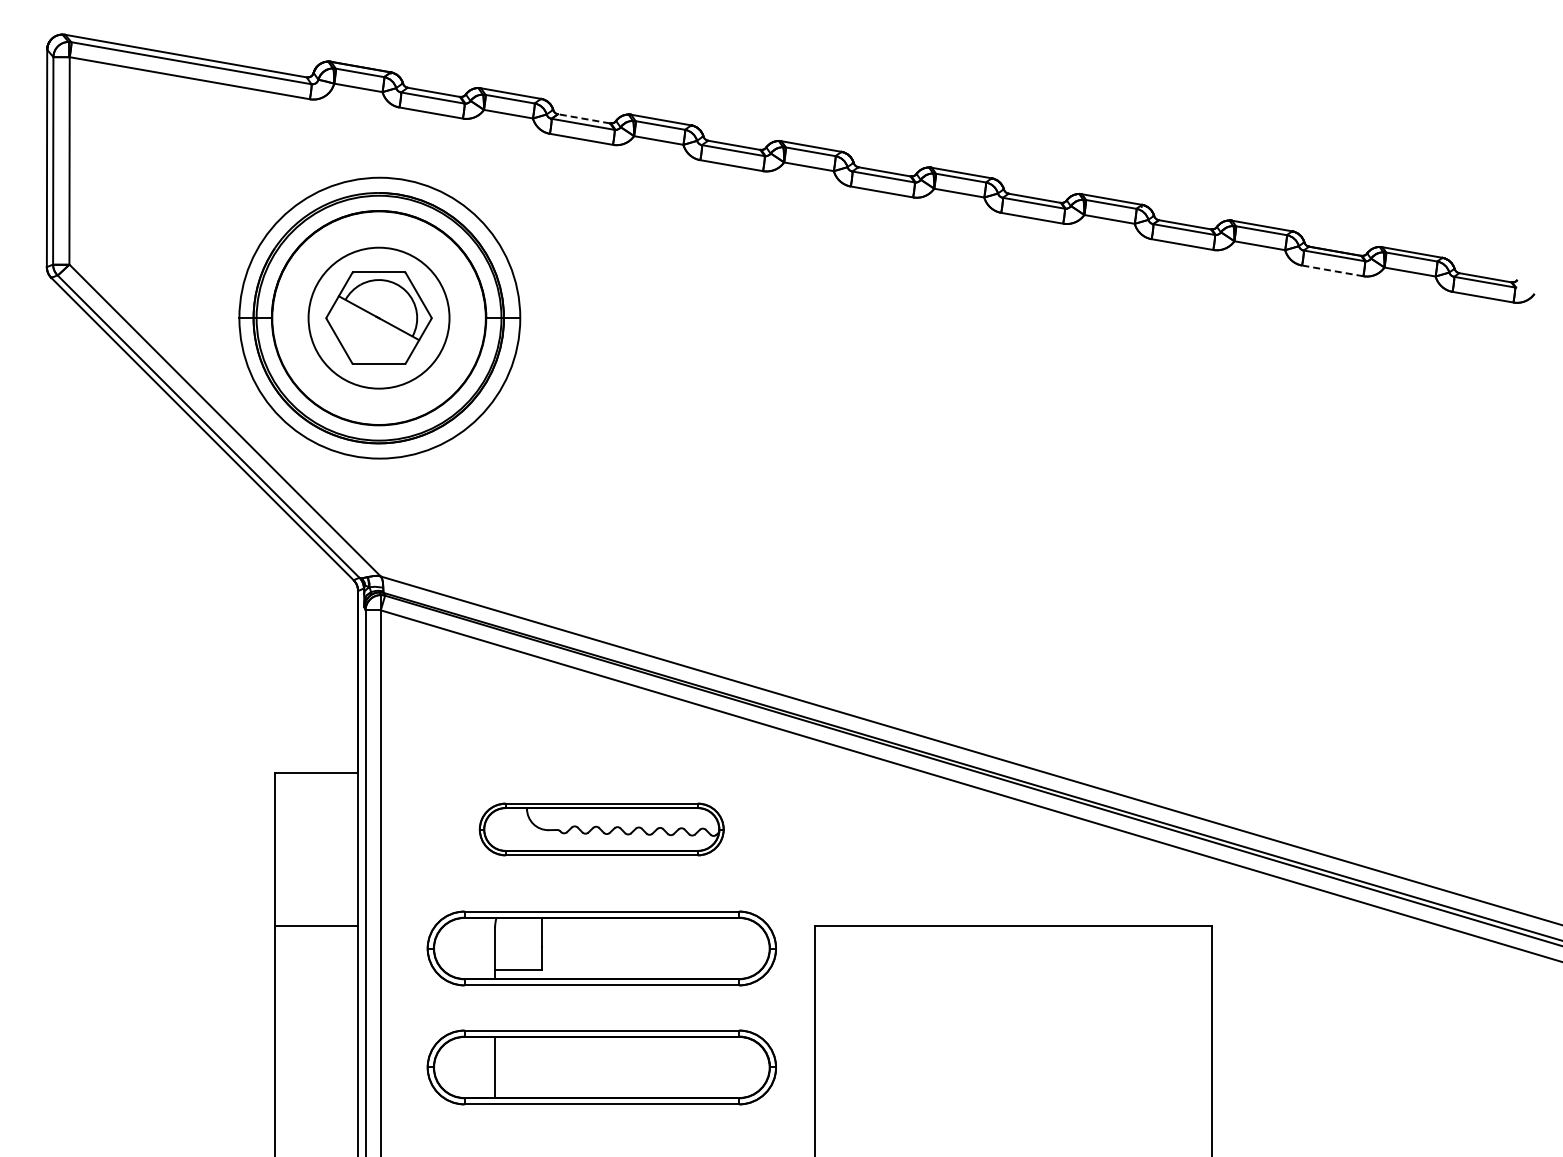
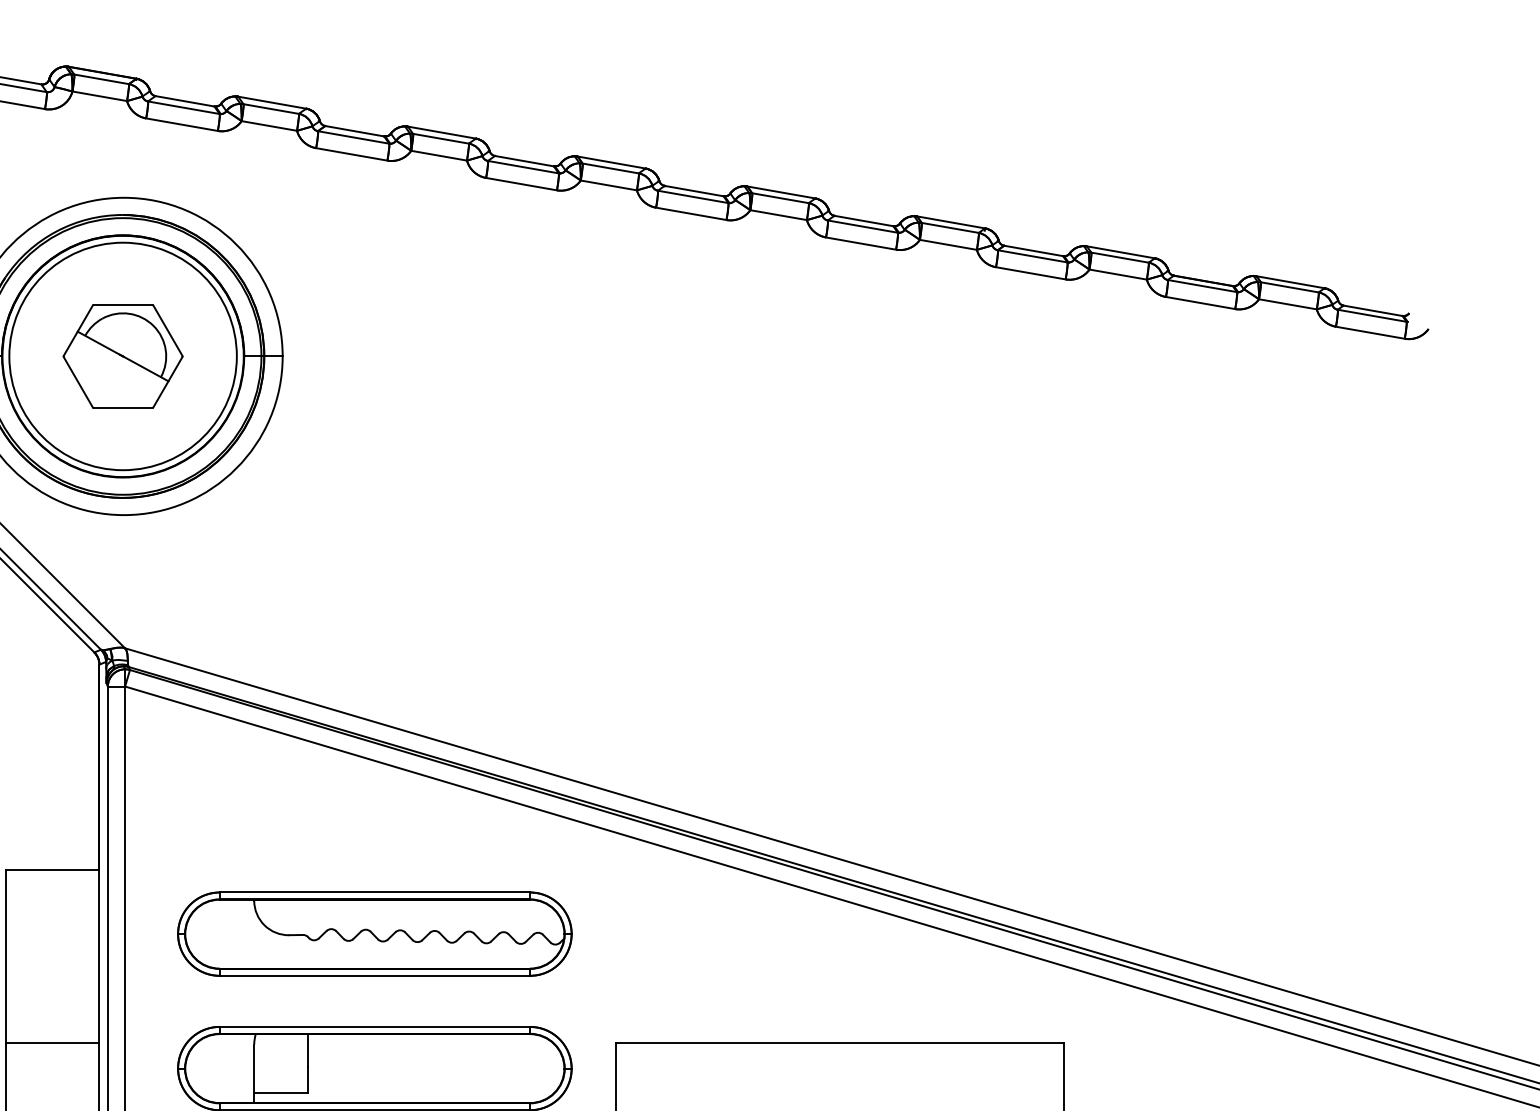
line: (583, 118) -> (354, 130), dashed -> solid
line: (1332, 270) -> (1200, 302), dashed -> solid
circle: (378, 317) -> (122, 355), size x1.43
part: (601, 829) -> (374, 934), size x1.43

